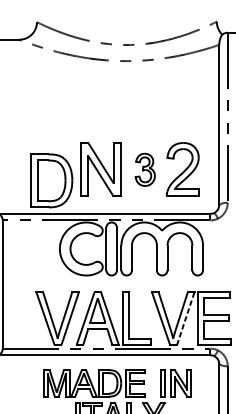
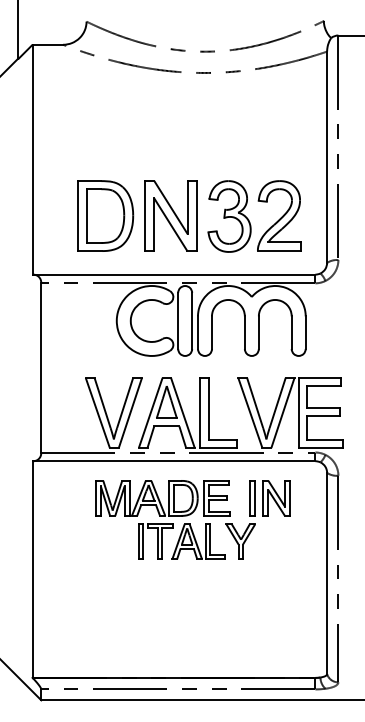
part: (145, 169) -> (229, 216), size x1.67
part: (51, 180) -> (105, 215), moved
line: (186, 318) -> (283, 412), dashed -> solid

